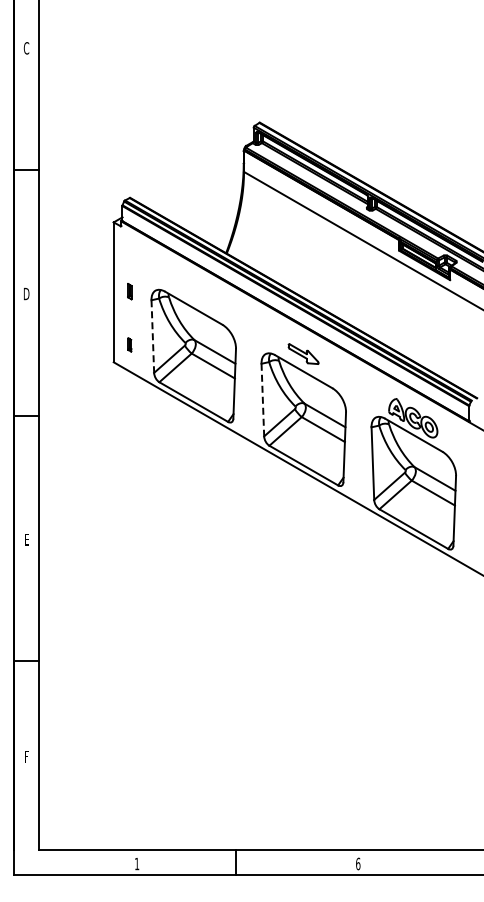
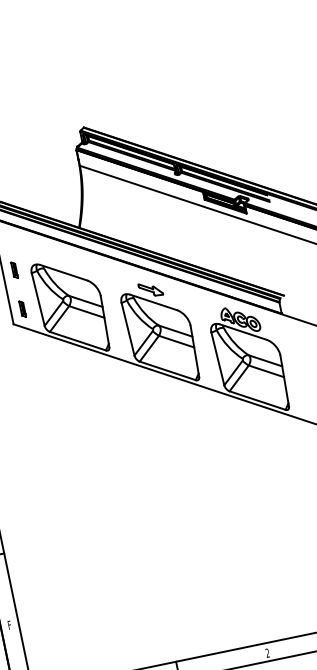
part: (129, 291) -> (14, 270), size x1.43
line: (152, 337) -> (38, 300), dashed -> solid
part: (129, 344) -> (22, 308), size x1.67
line: (262, 400) -> (127, 329), dashed -> solid
text: (358, 863) -> (267, 652), 6 -> 2

